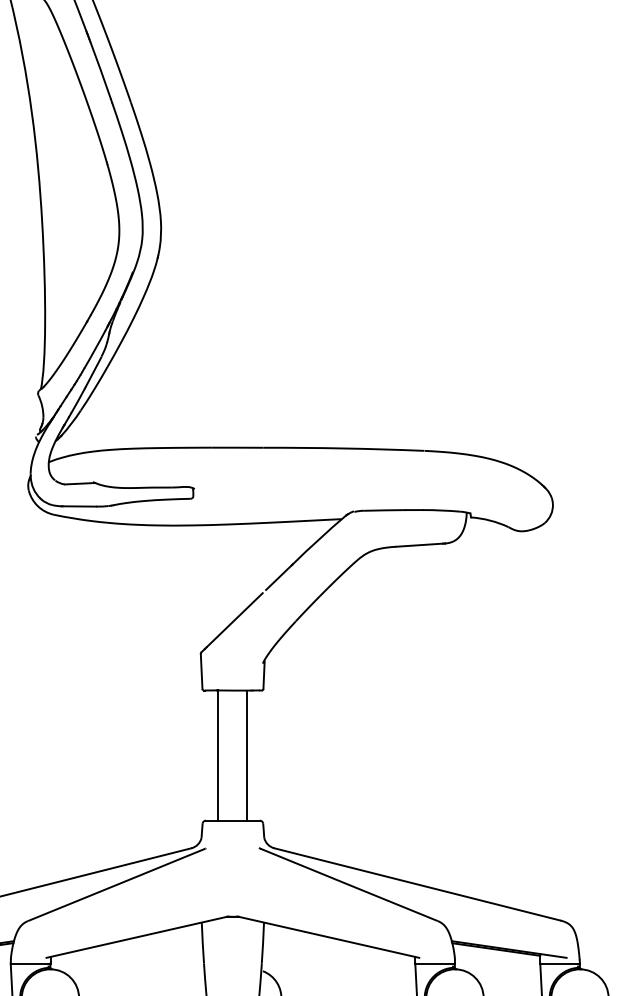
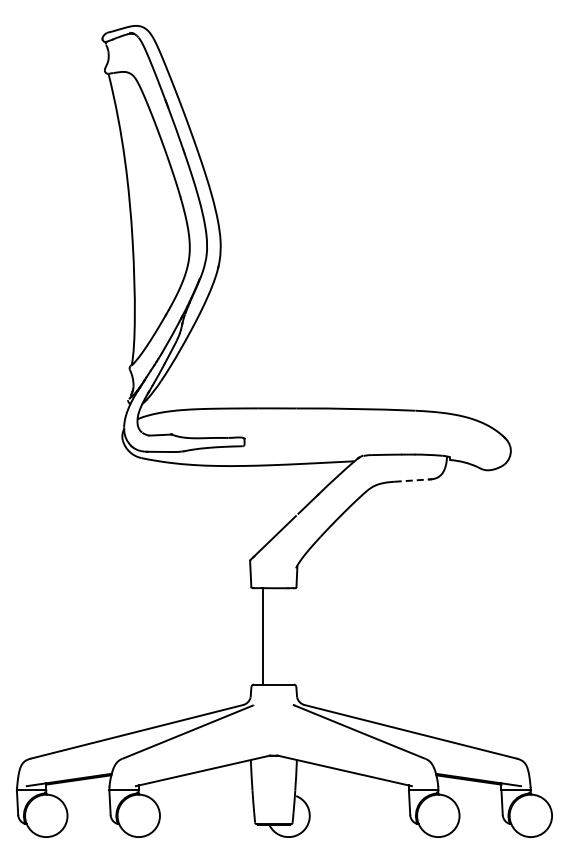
line: (421, 545) -> (413, 480), solid -> dashed
line: (247, 755) -> (284, 636), removed

